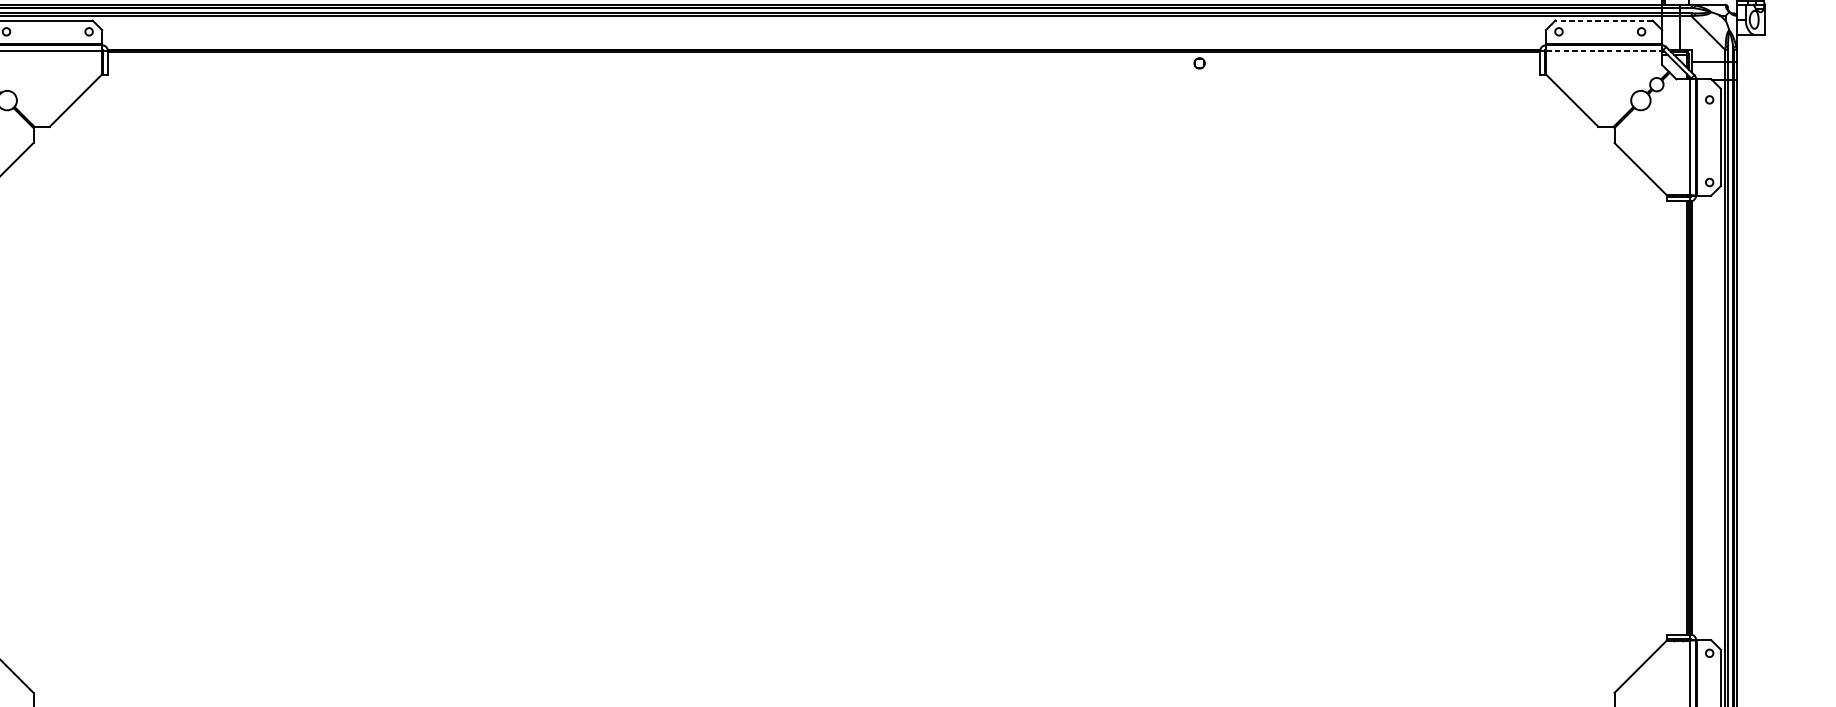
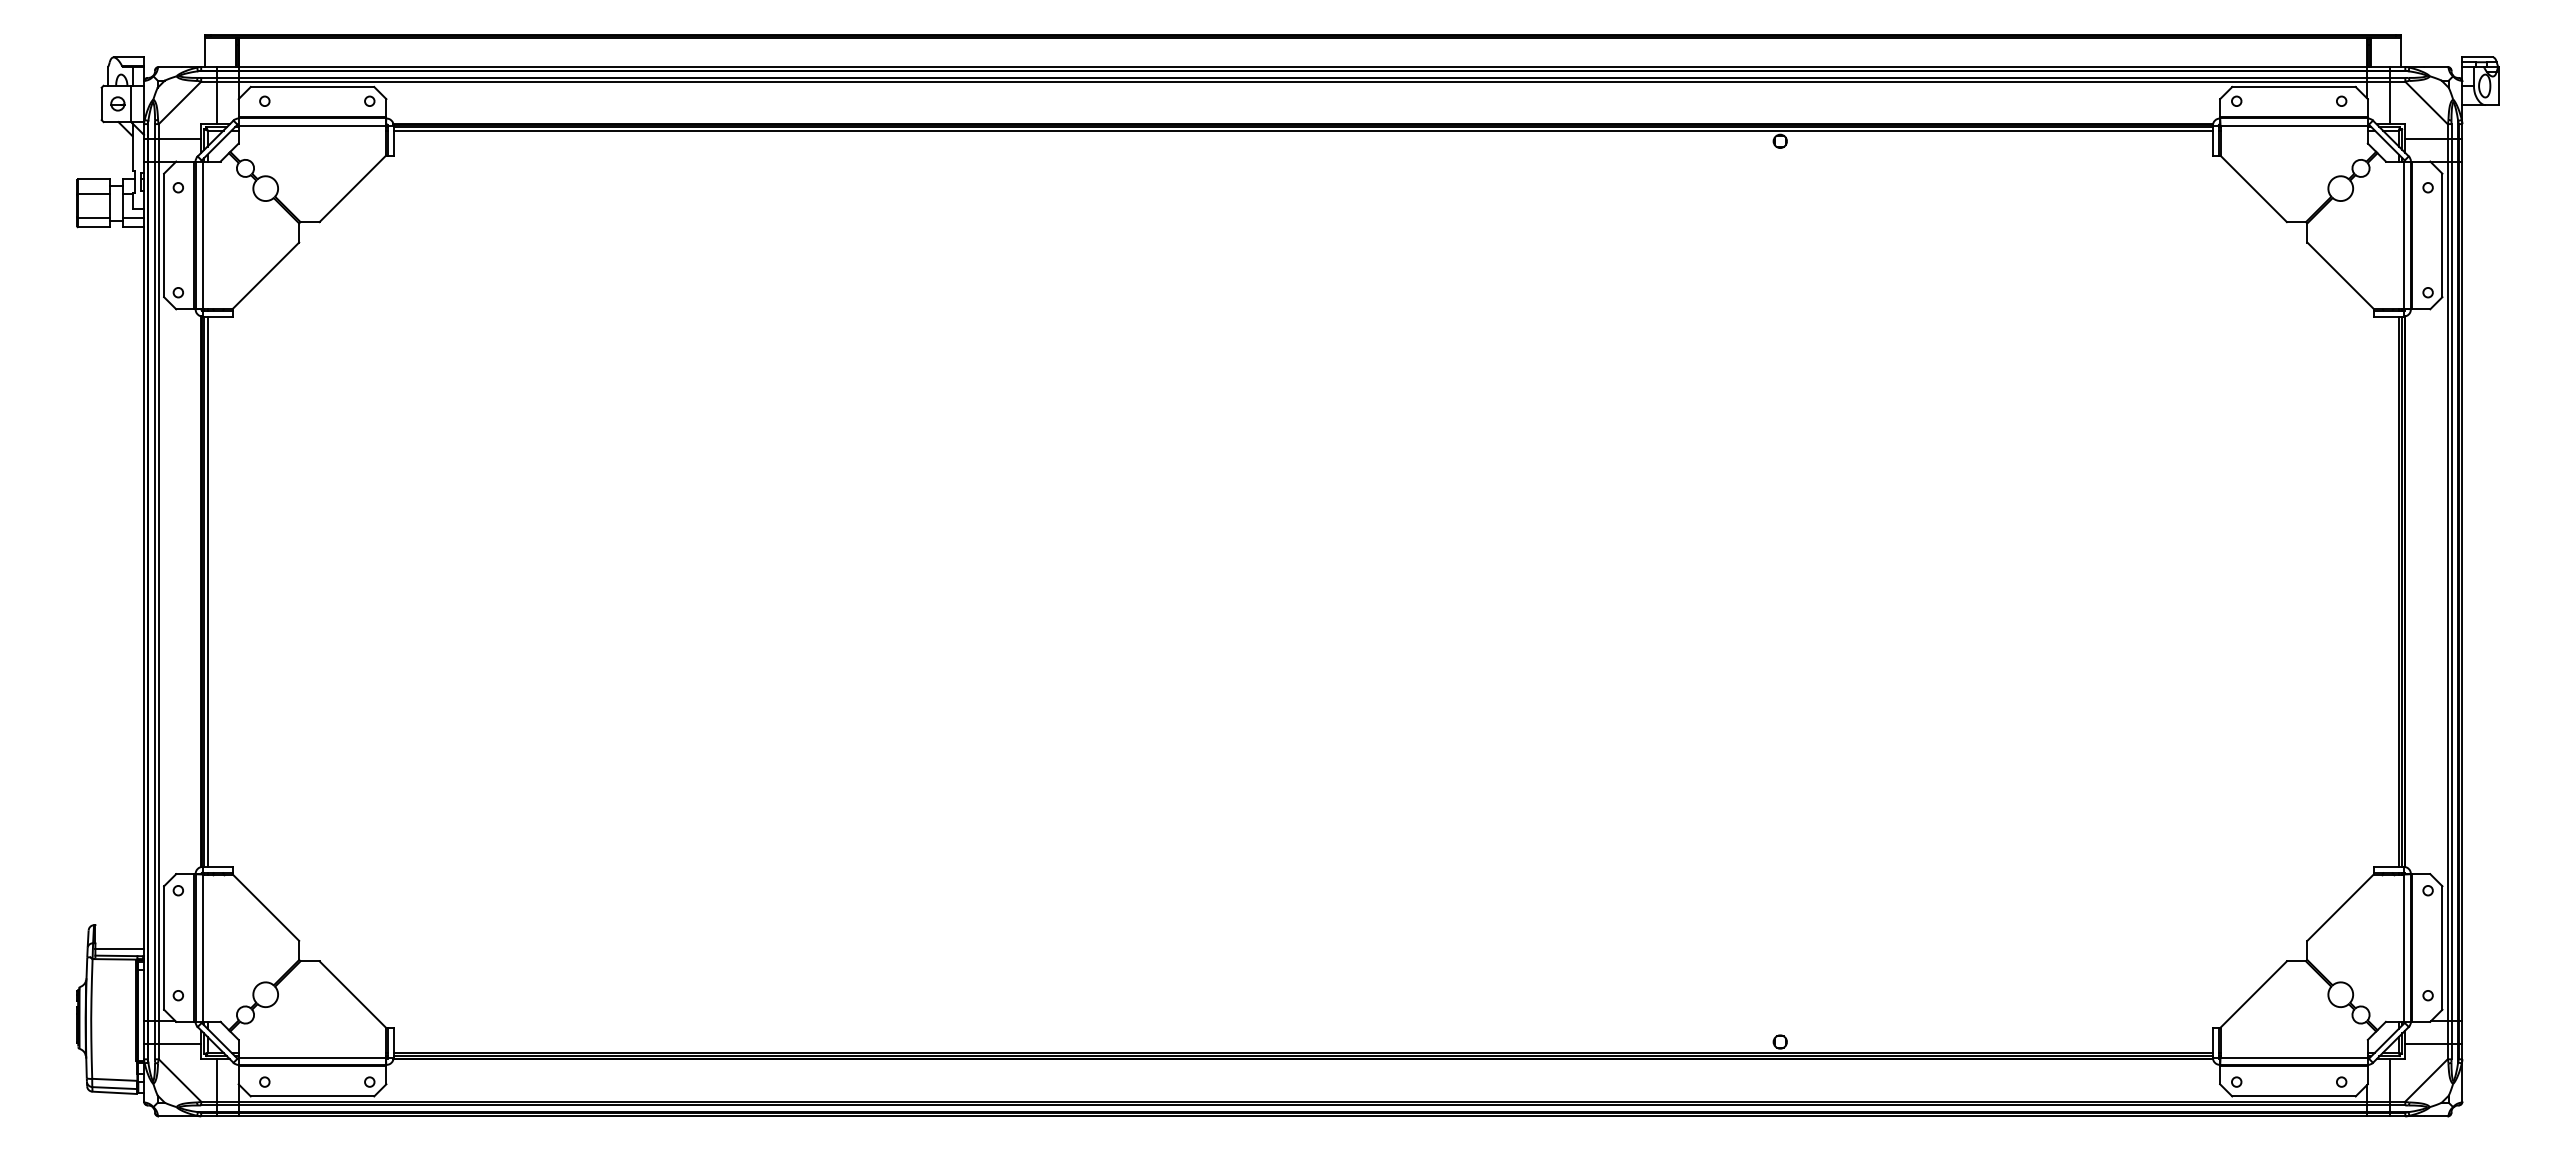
line: (1604, 20) -> (2294, 87), dashed -> solid
line: (1604, 50) -> (2294, 125), dashed -> solid
line: (823, 54) -> (1302, 130), added

